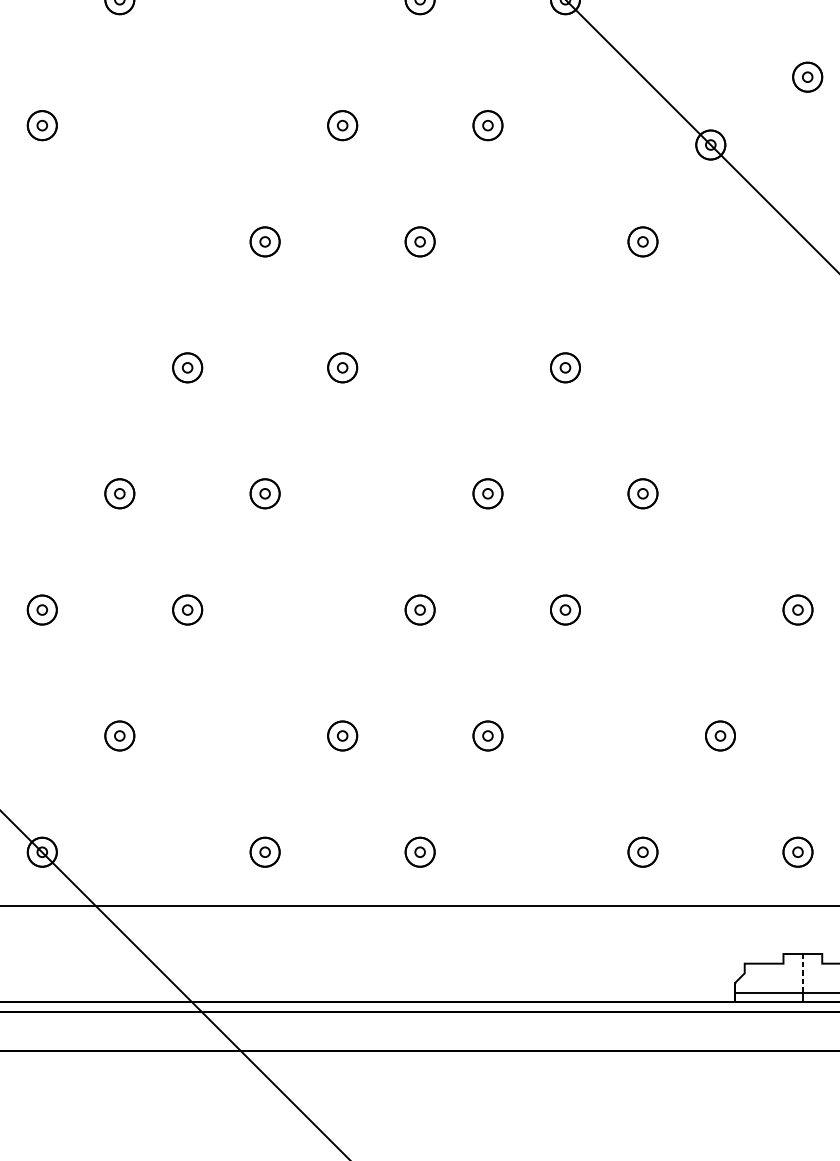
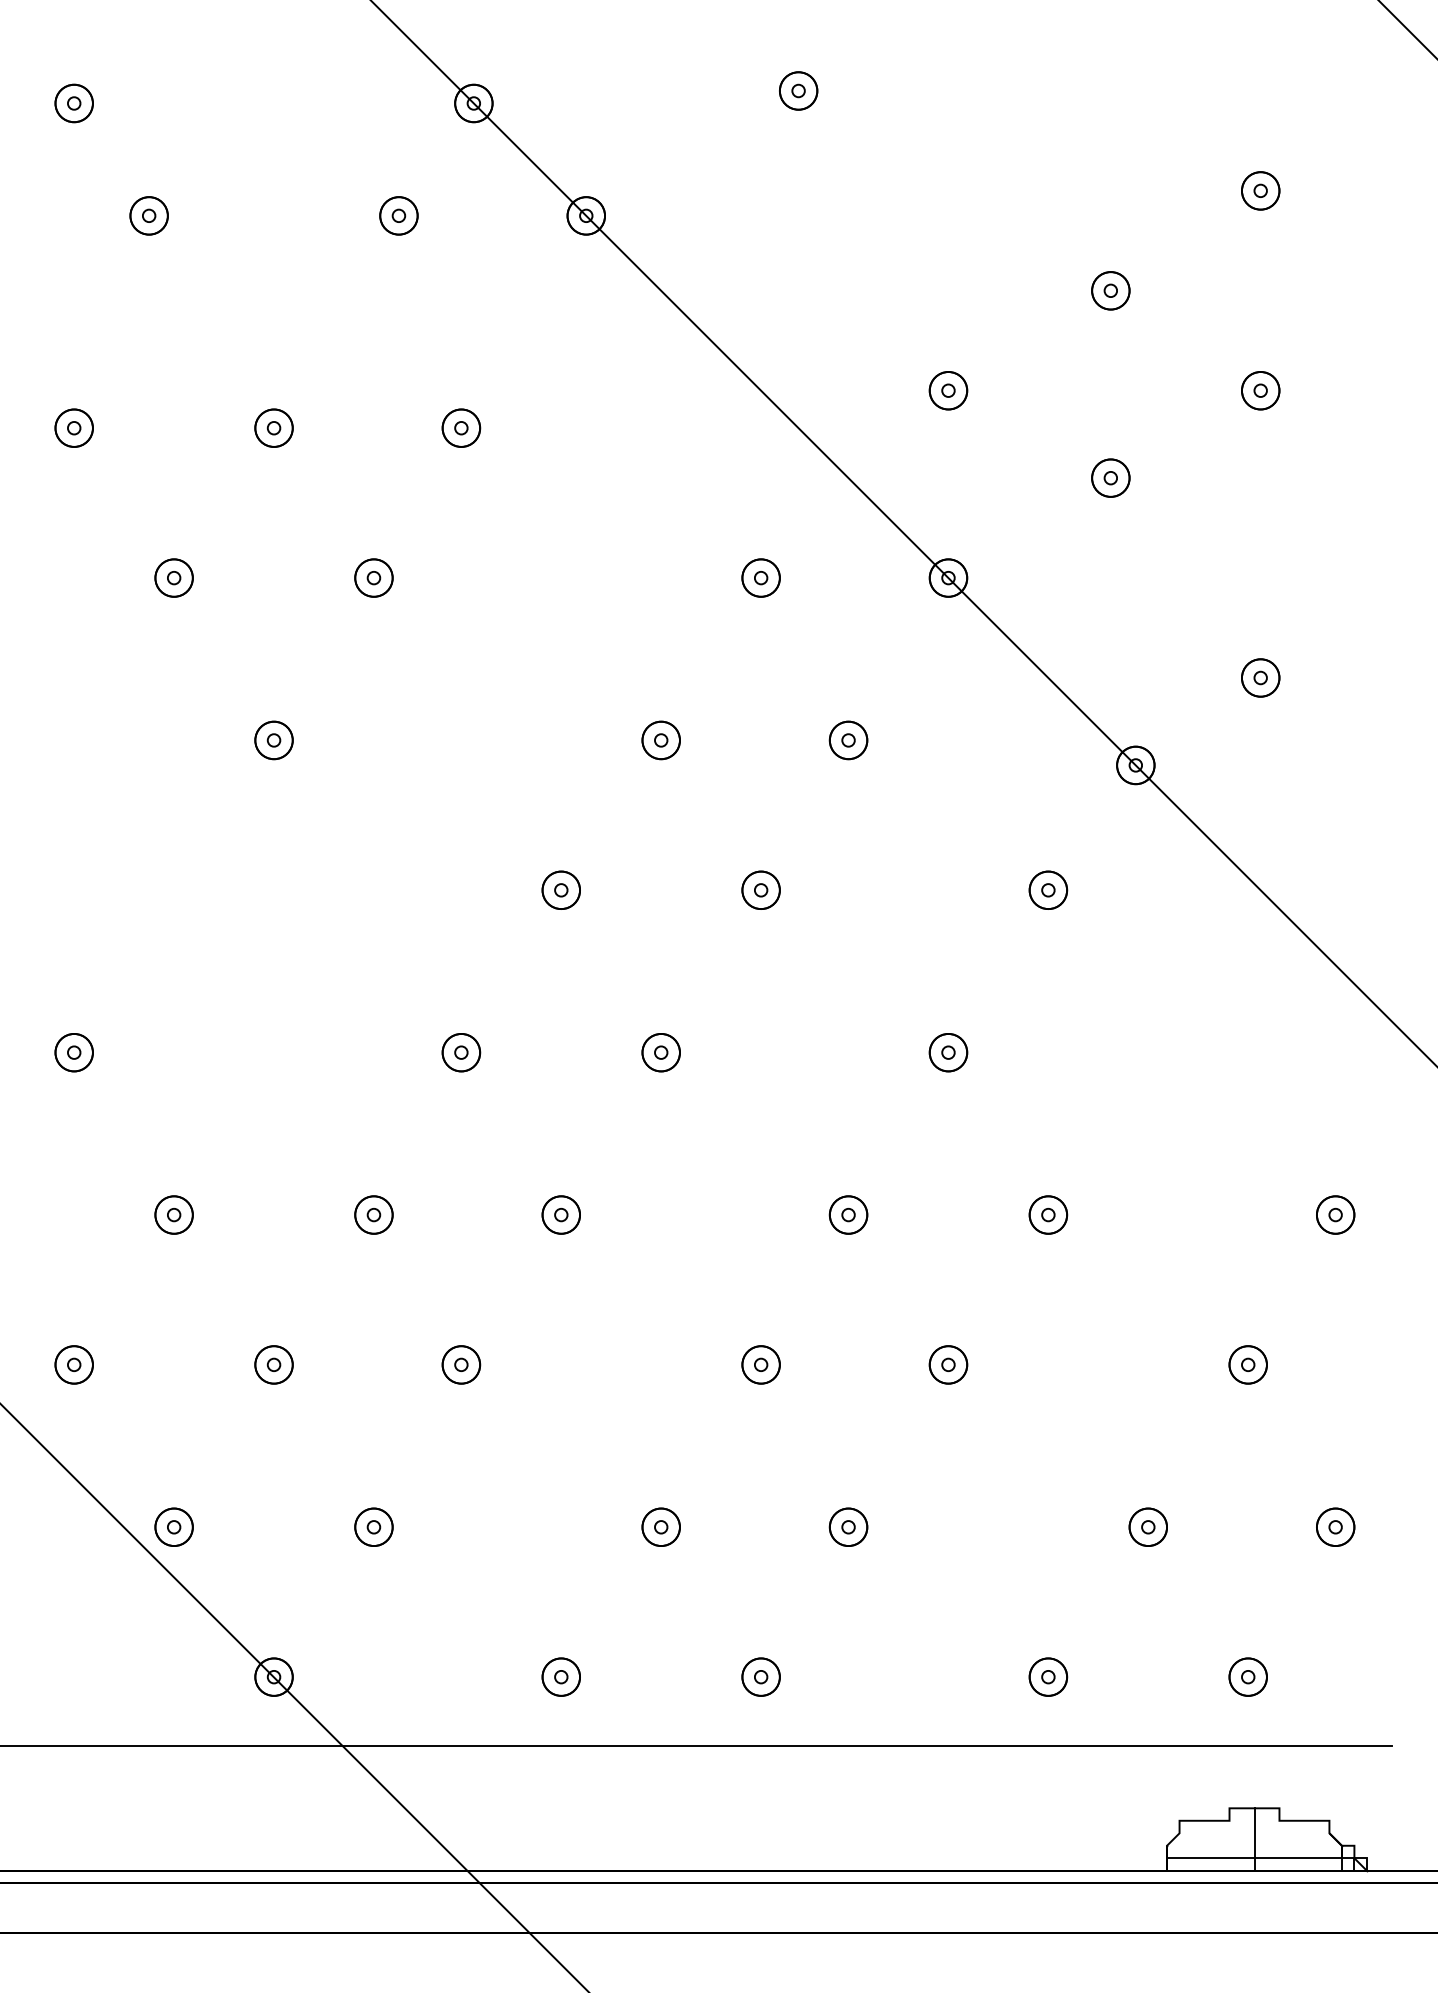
line: (802, 973) -> (1254, 1833), dashed -> solid

